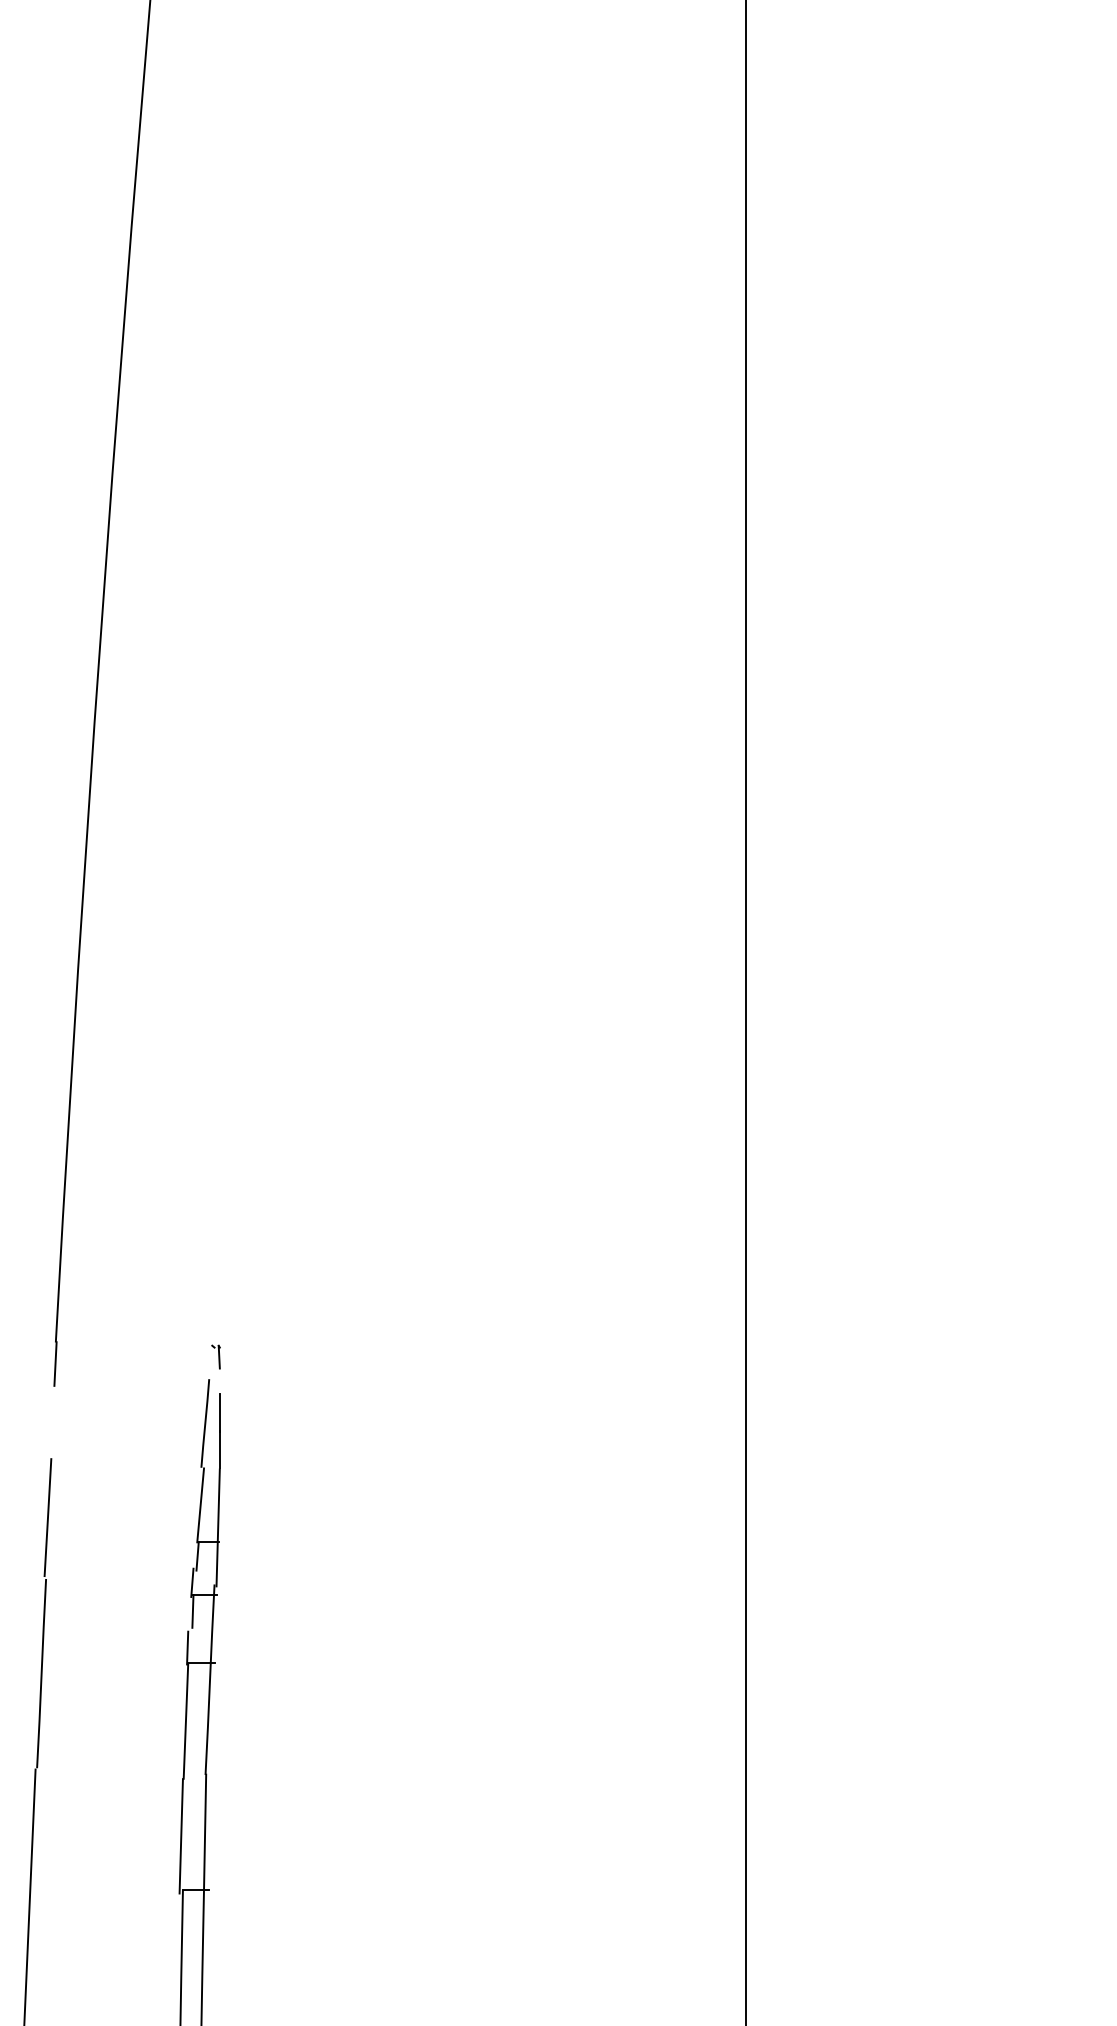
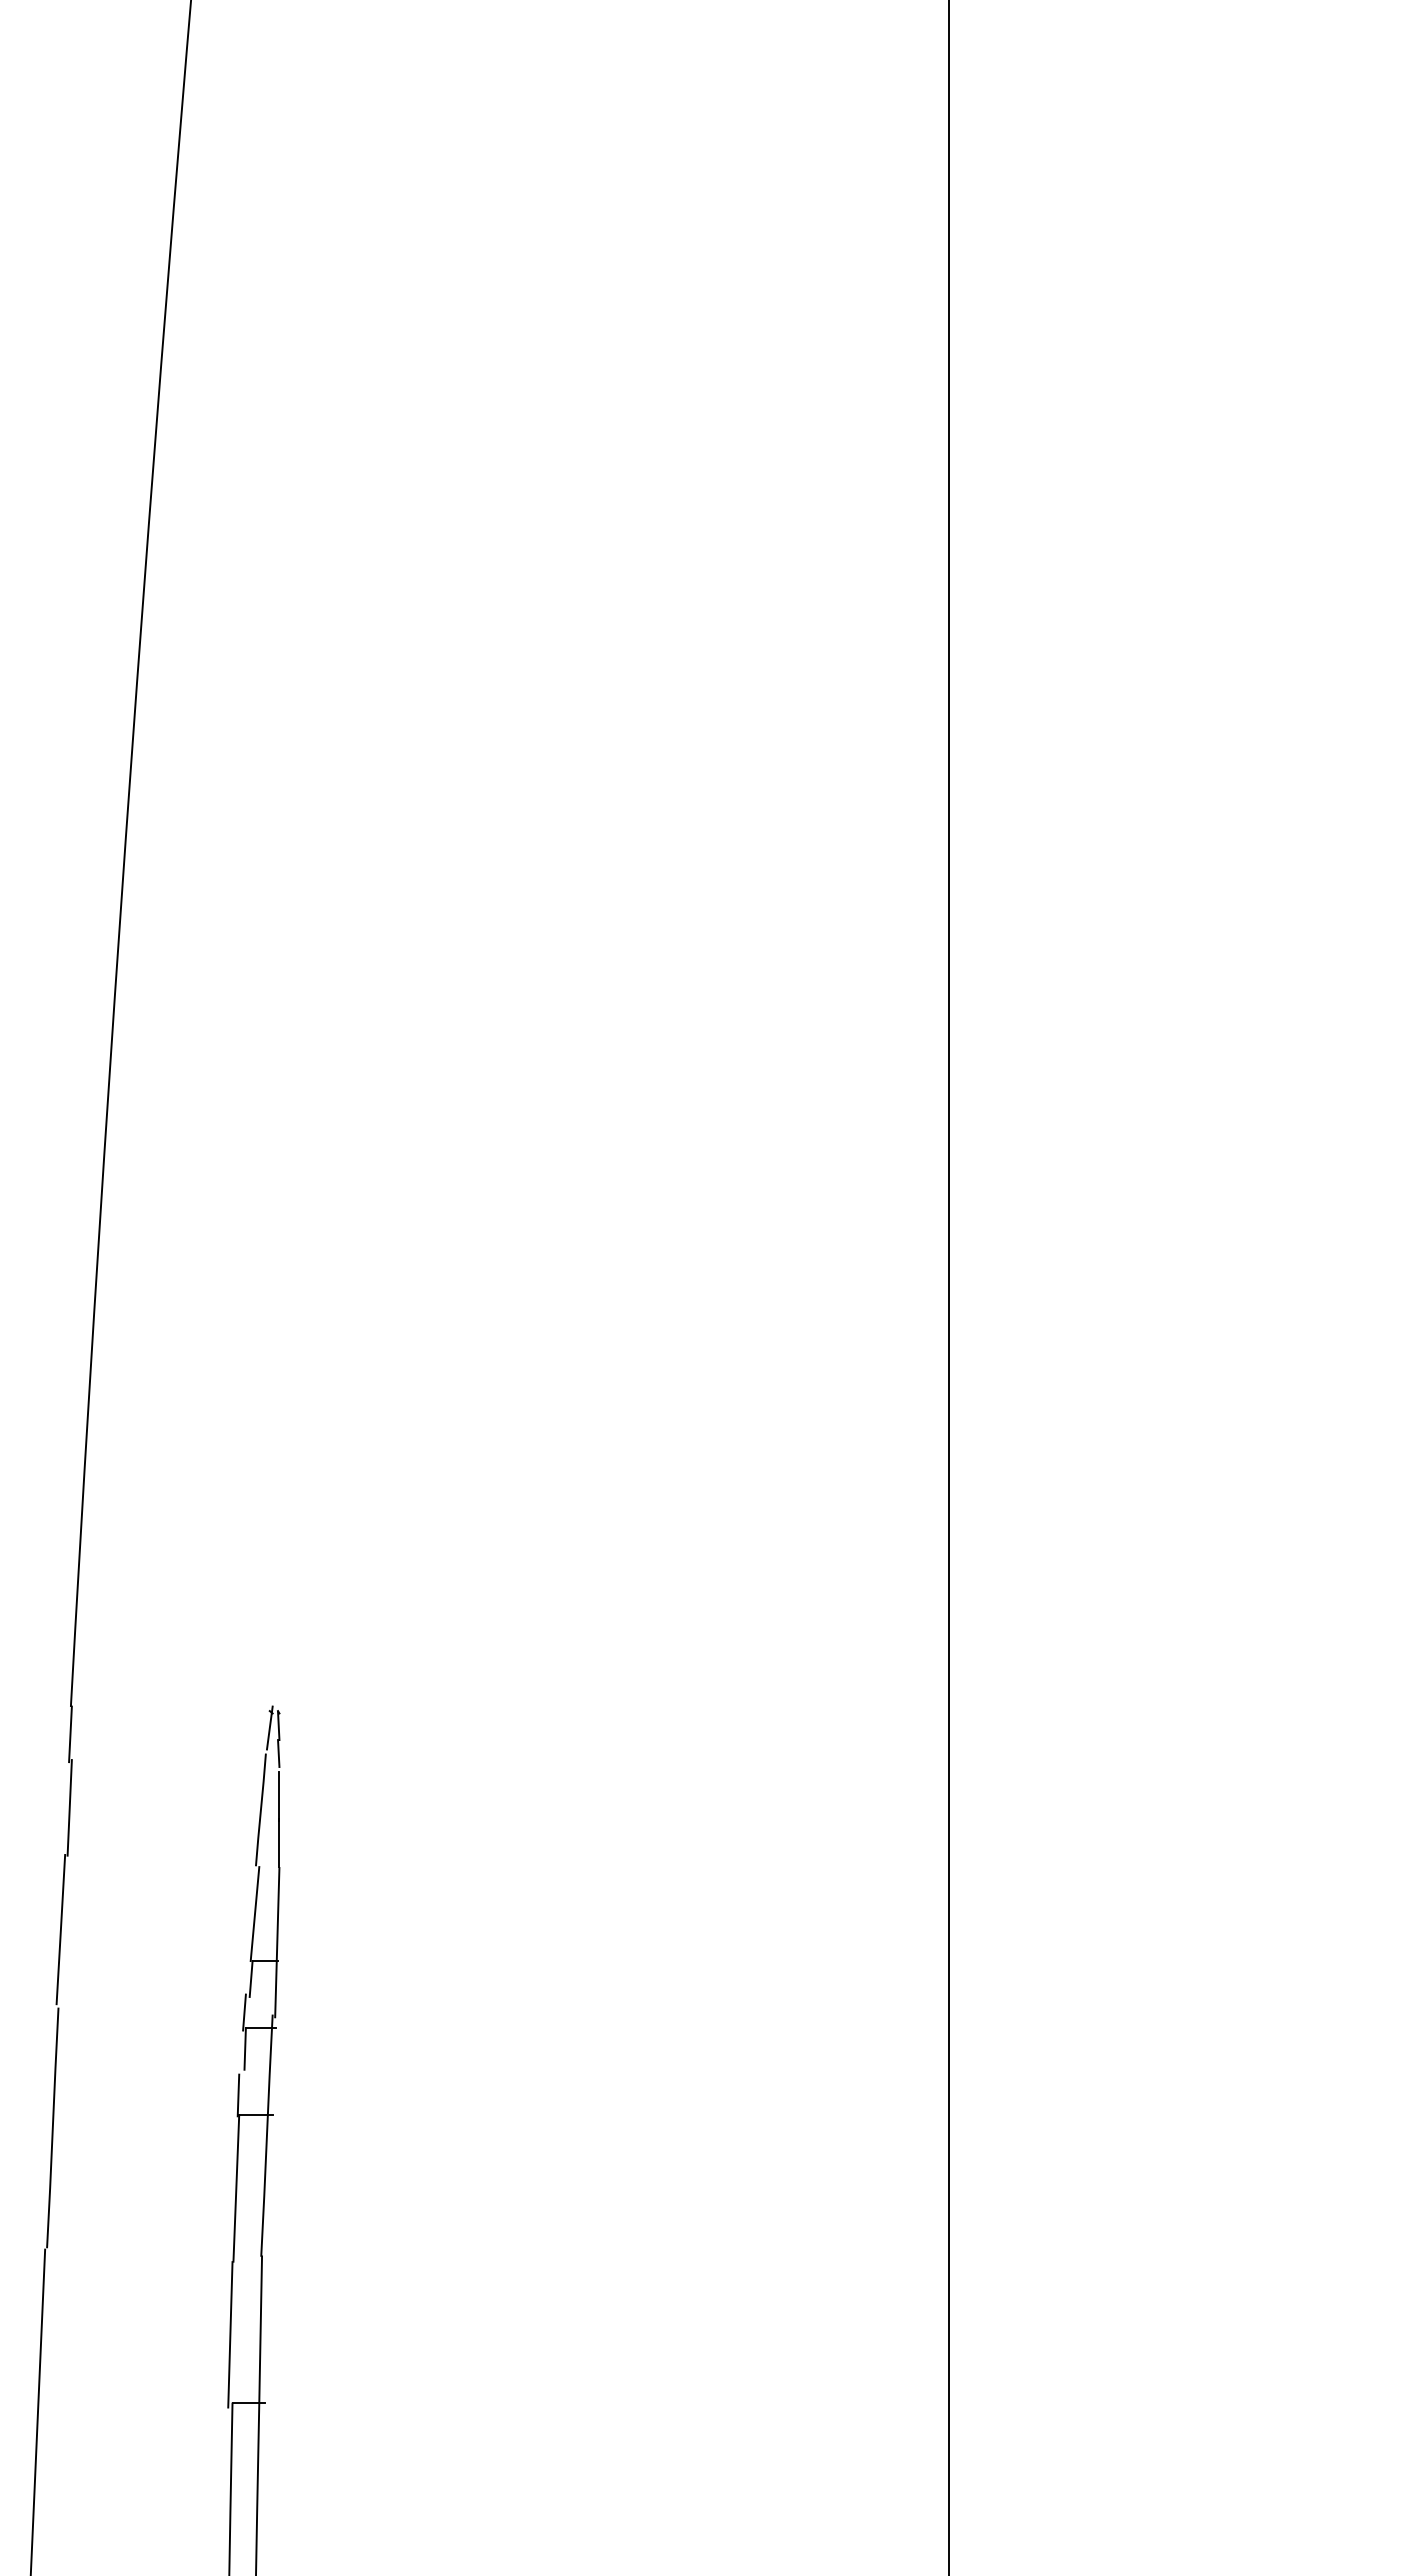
line: (212, 1358) -> (269, 1727), added
line: (219, 1379) -> (278, 1753), added
line: (54, 1421) -> (69, 1807), added

